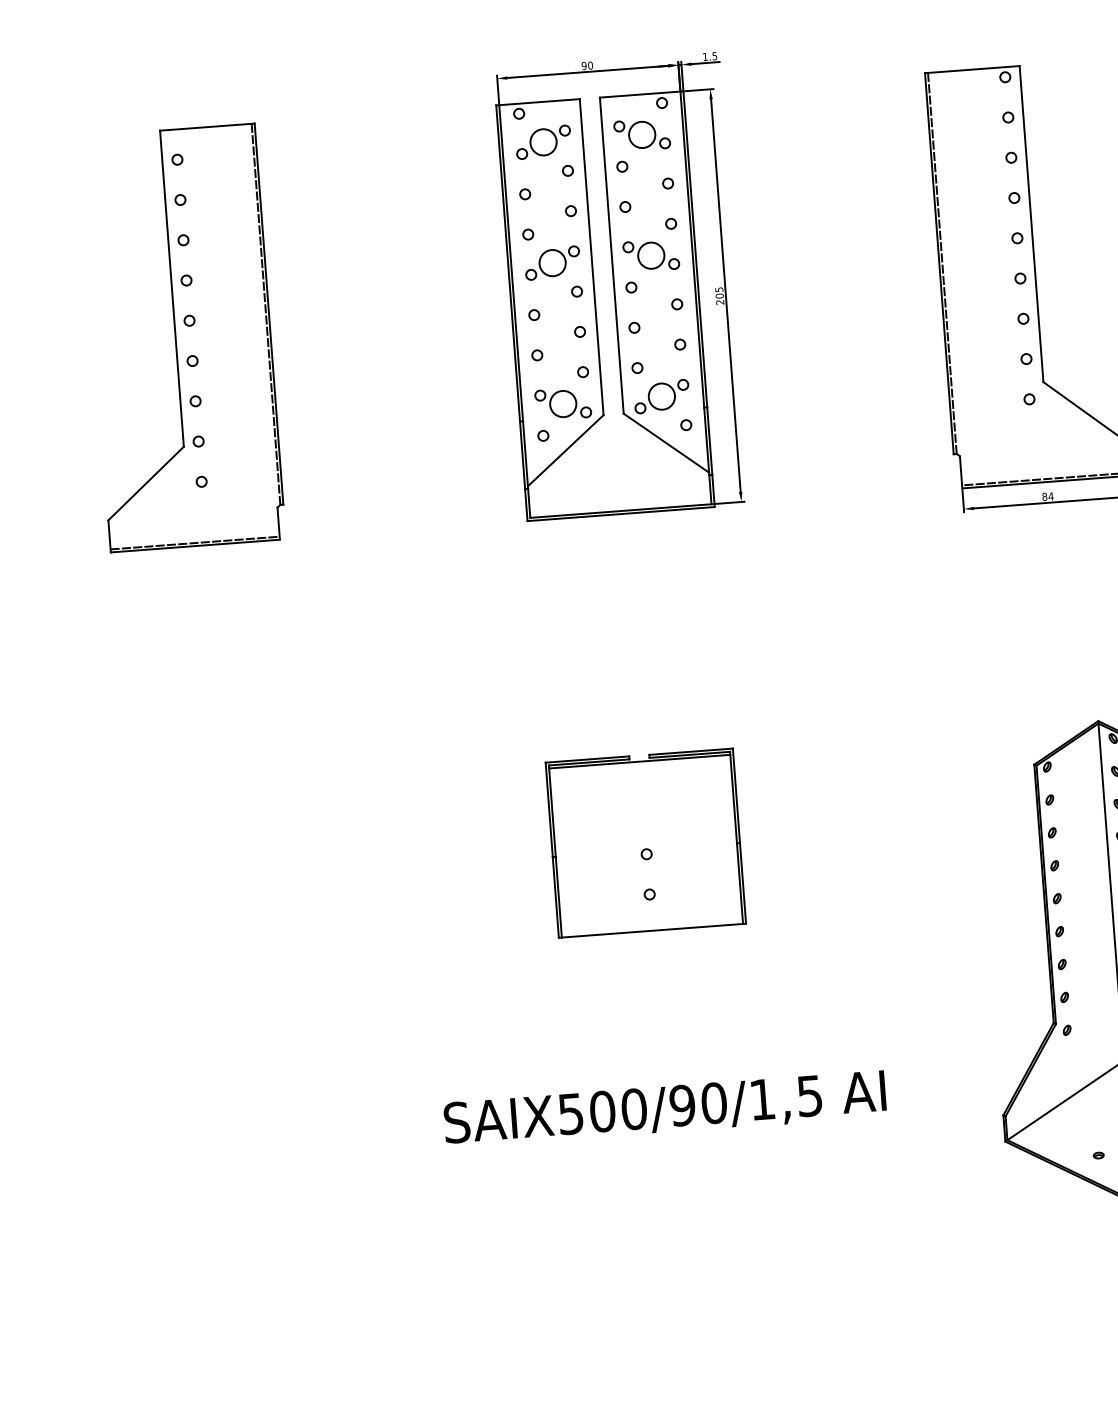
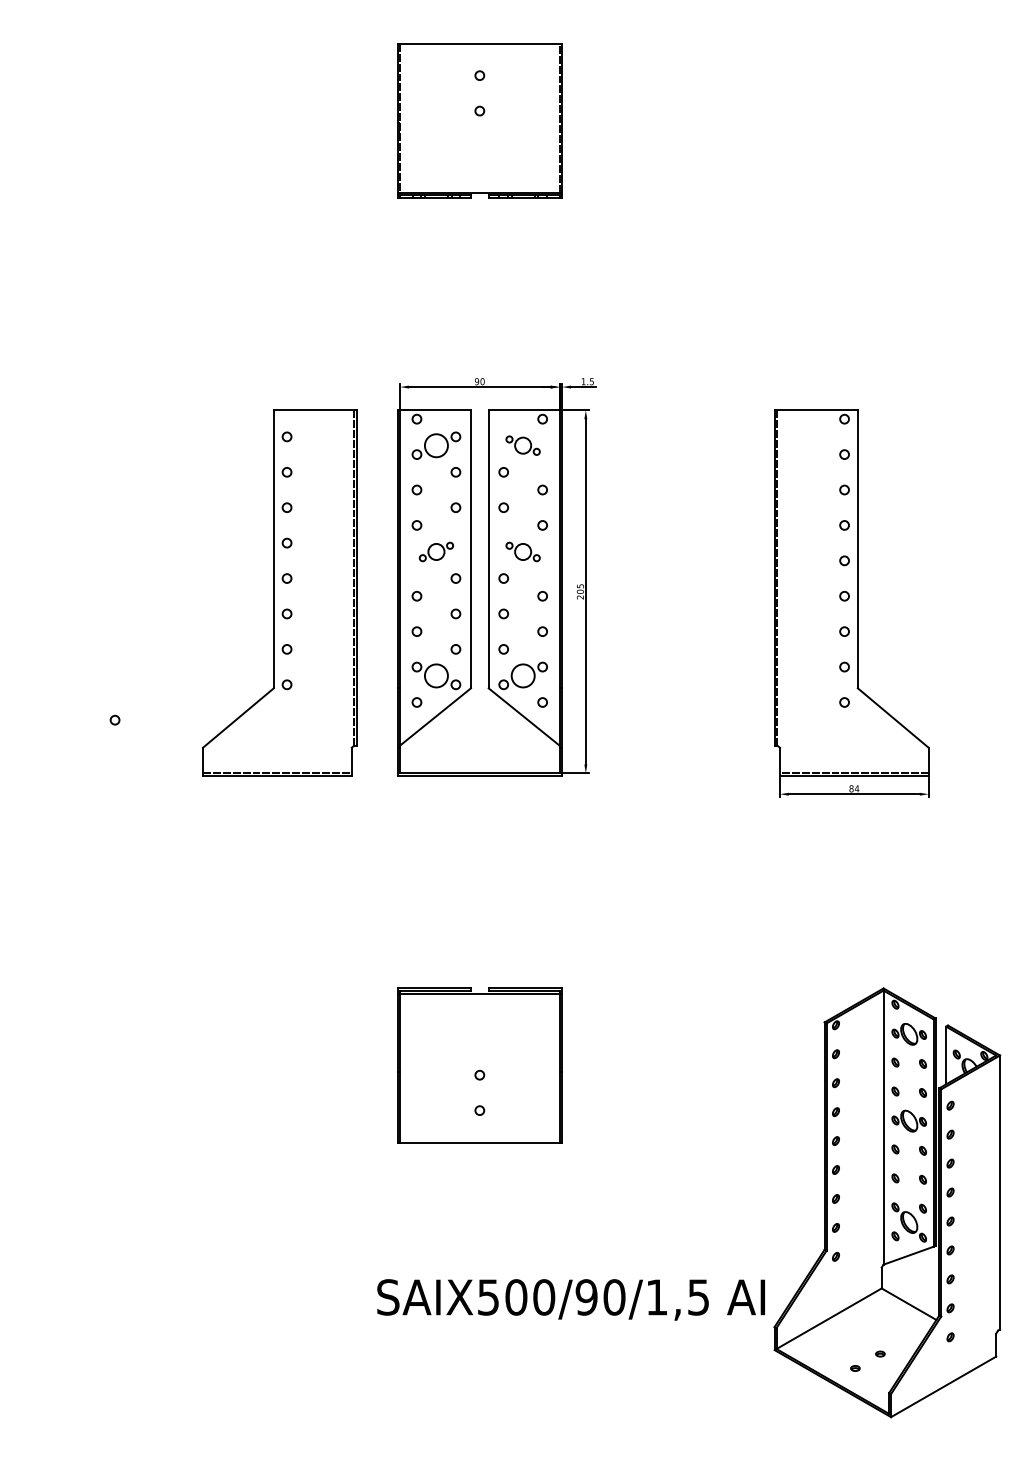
part: (641, 134) -> (522, 445), size x0.7
part: (650, 255) -> (522, 551), size x0.7
part: (552, 262) -> (436, 551), size x0.7
part: (182, 337) -> (279, 592), moved
text: (664, 1109) -> (570, 1299), moved

